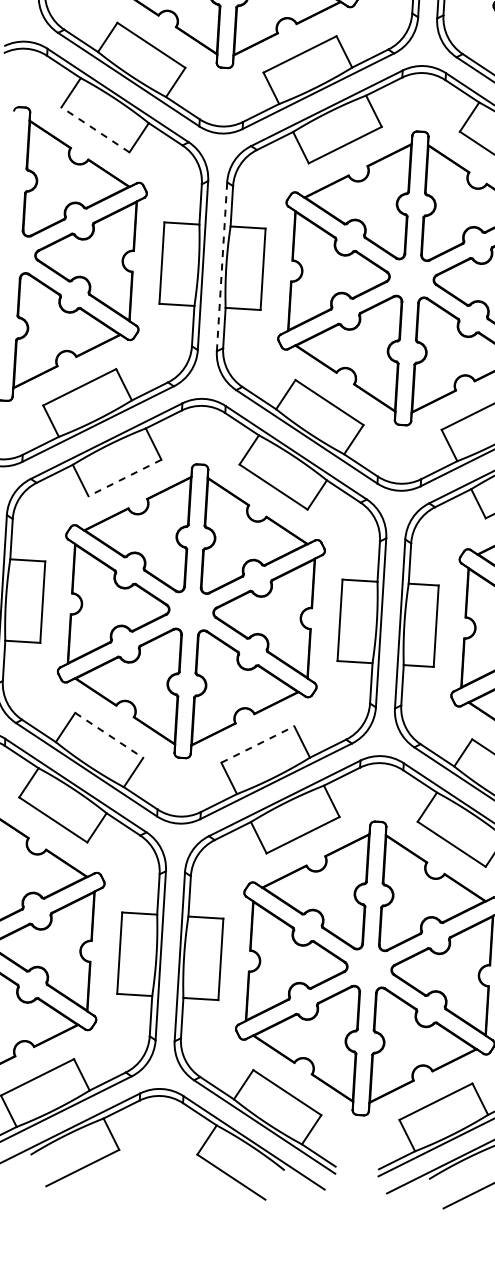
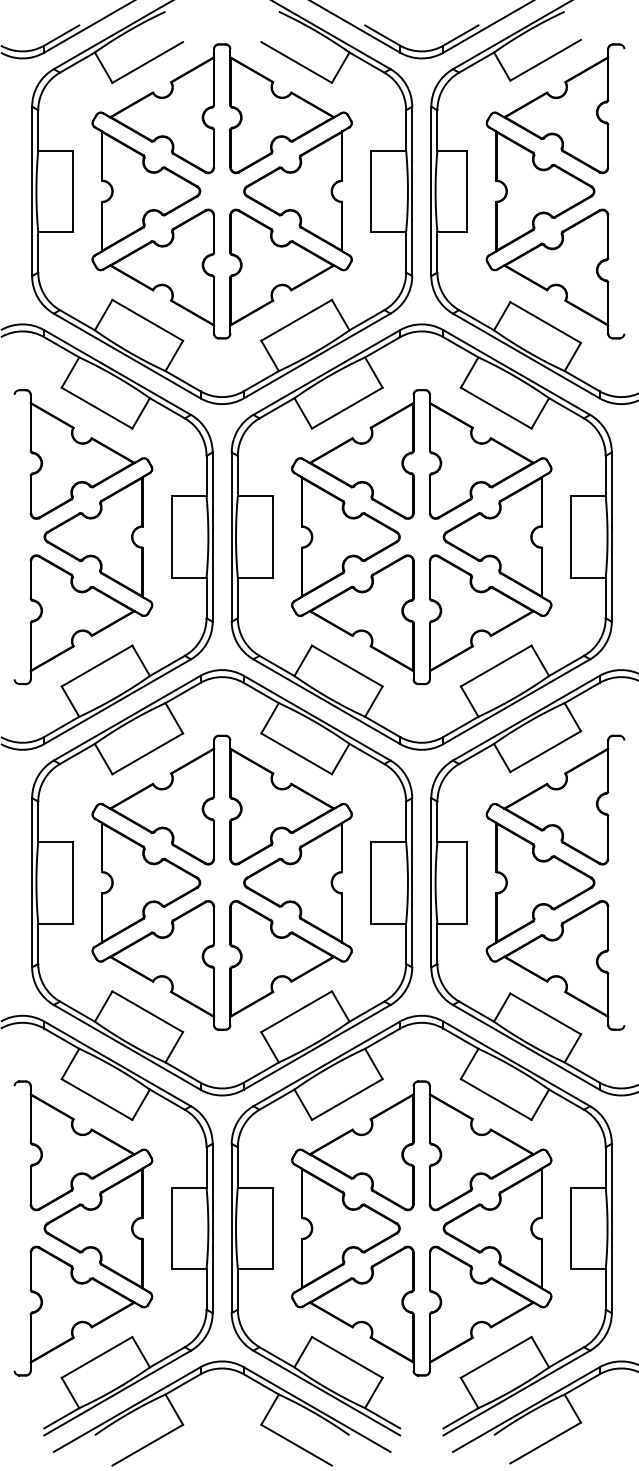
line: (95, 130) -> (97, 408), dashed -> solid
line: (221, 267) -> (231, 537), dashed -> solid
line: (124, 477) -> (147, 753), dashed -> solid
line: (108, 735) -> (147, 1011), dashed -> solid
line: (257, 744) -> (296, 1011), dashed -> solid

